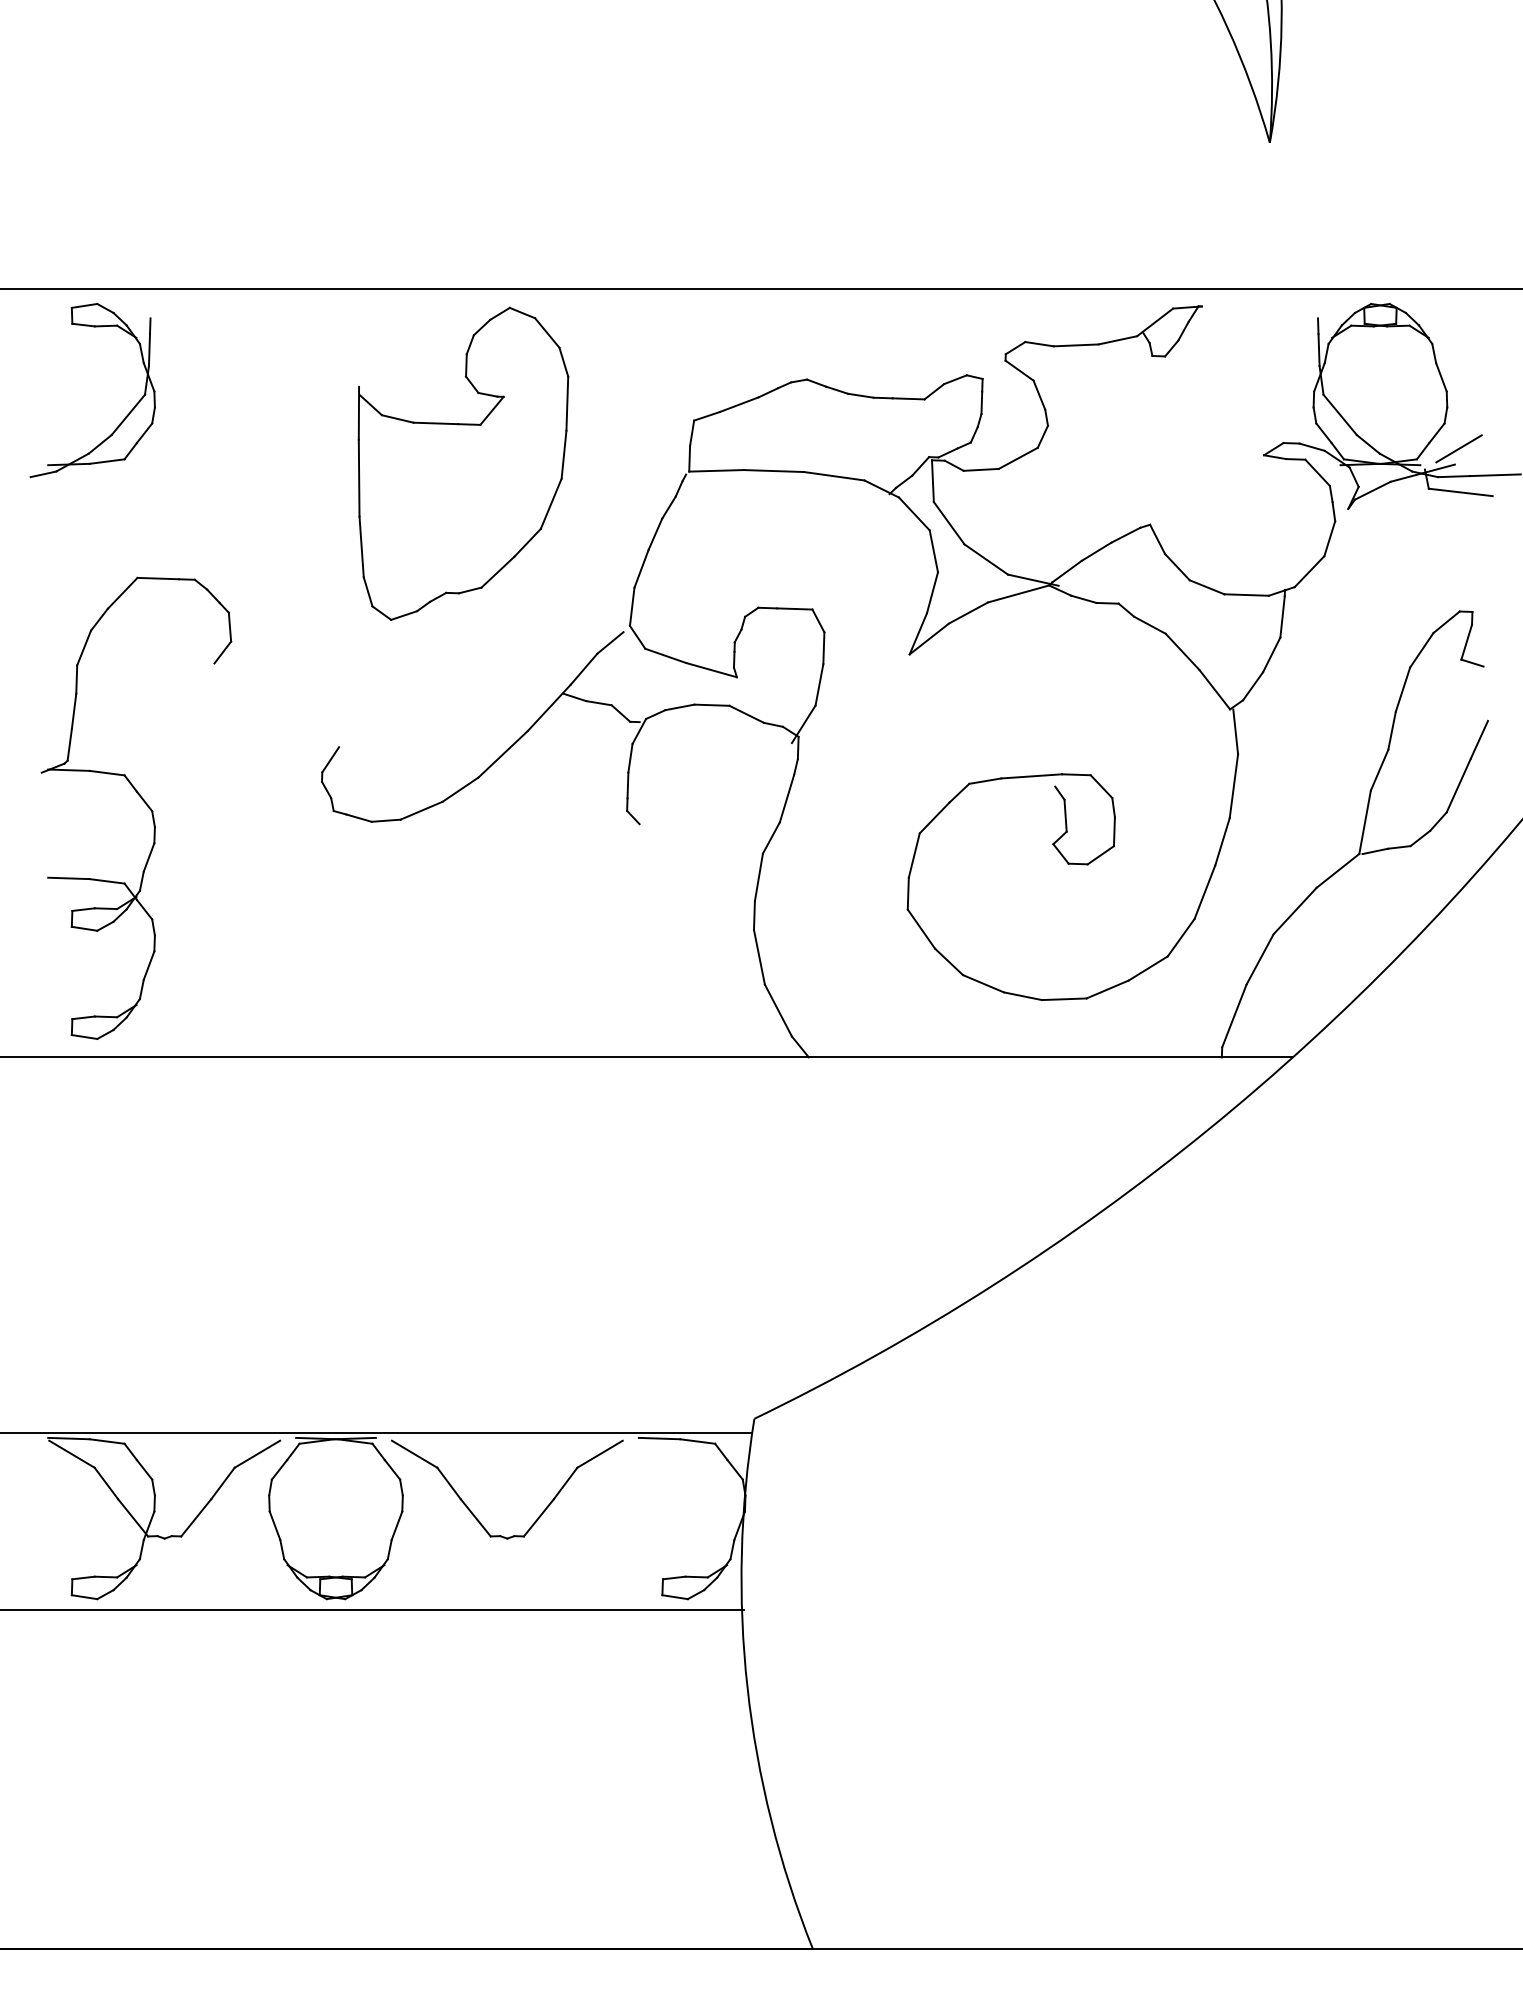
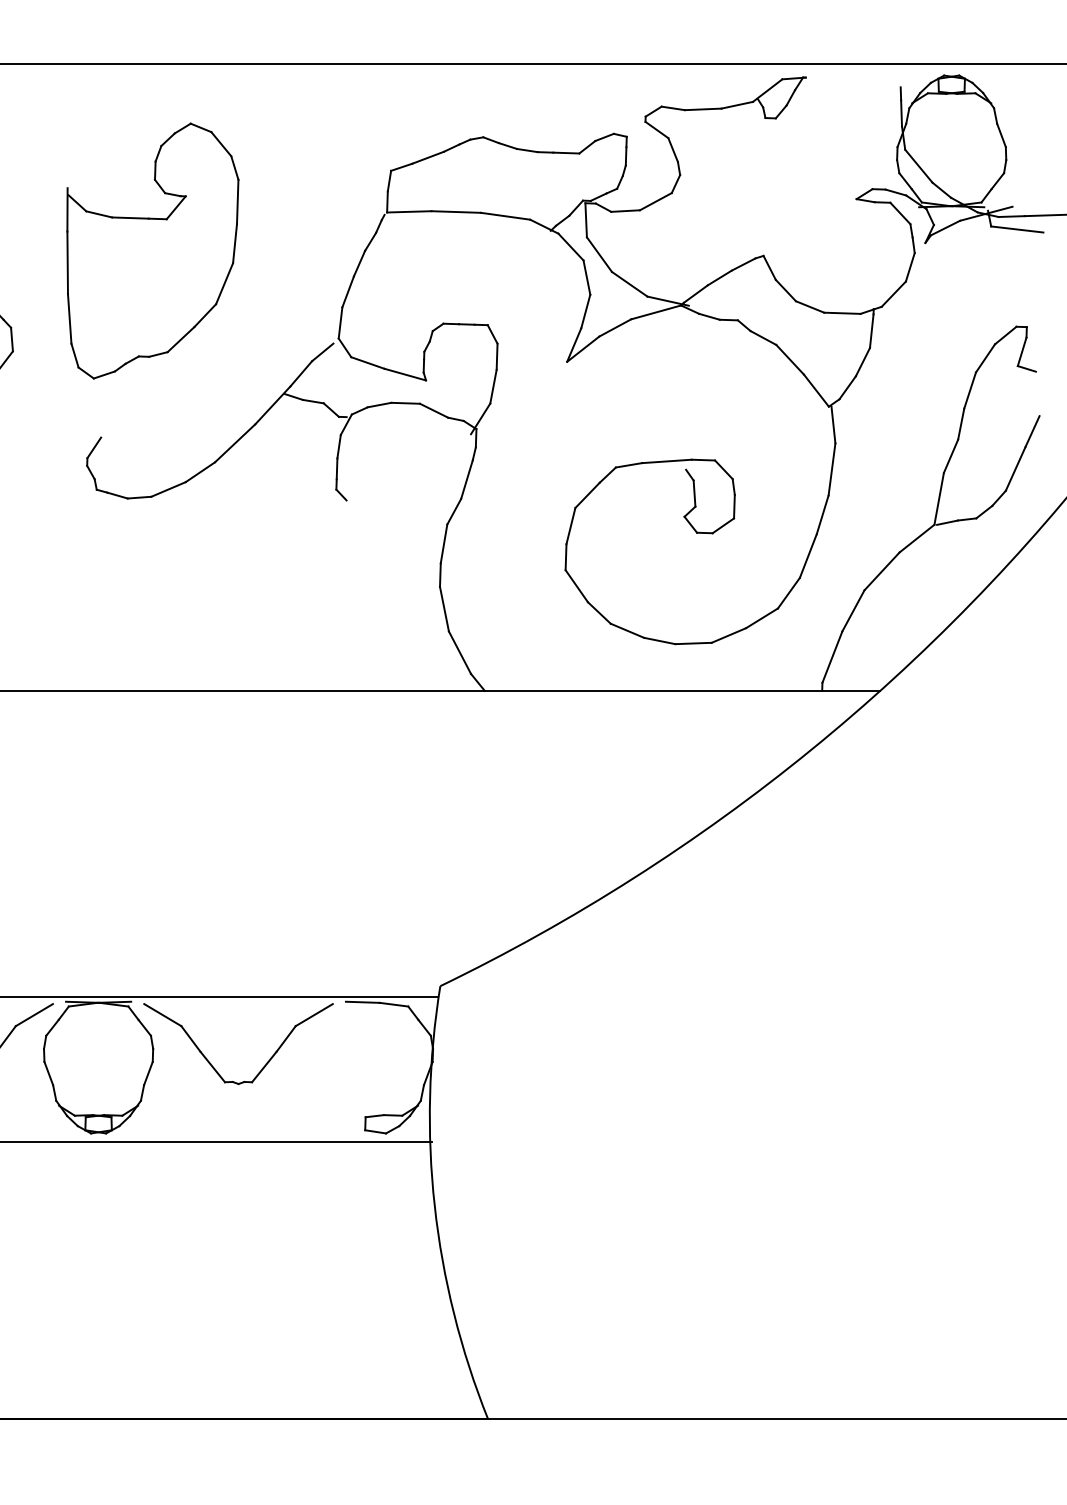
line: (1458, 448) -> (1015, 193), removed
part: (463, 463) -> (152, 250), moved

